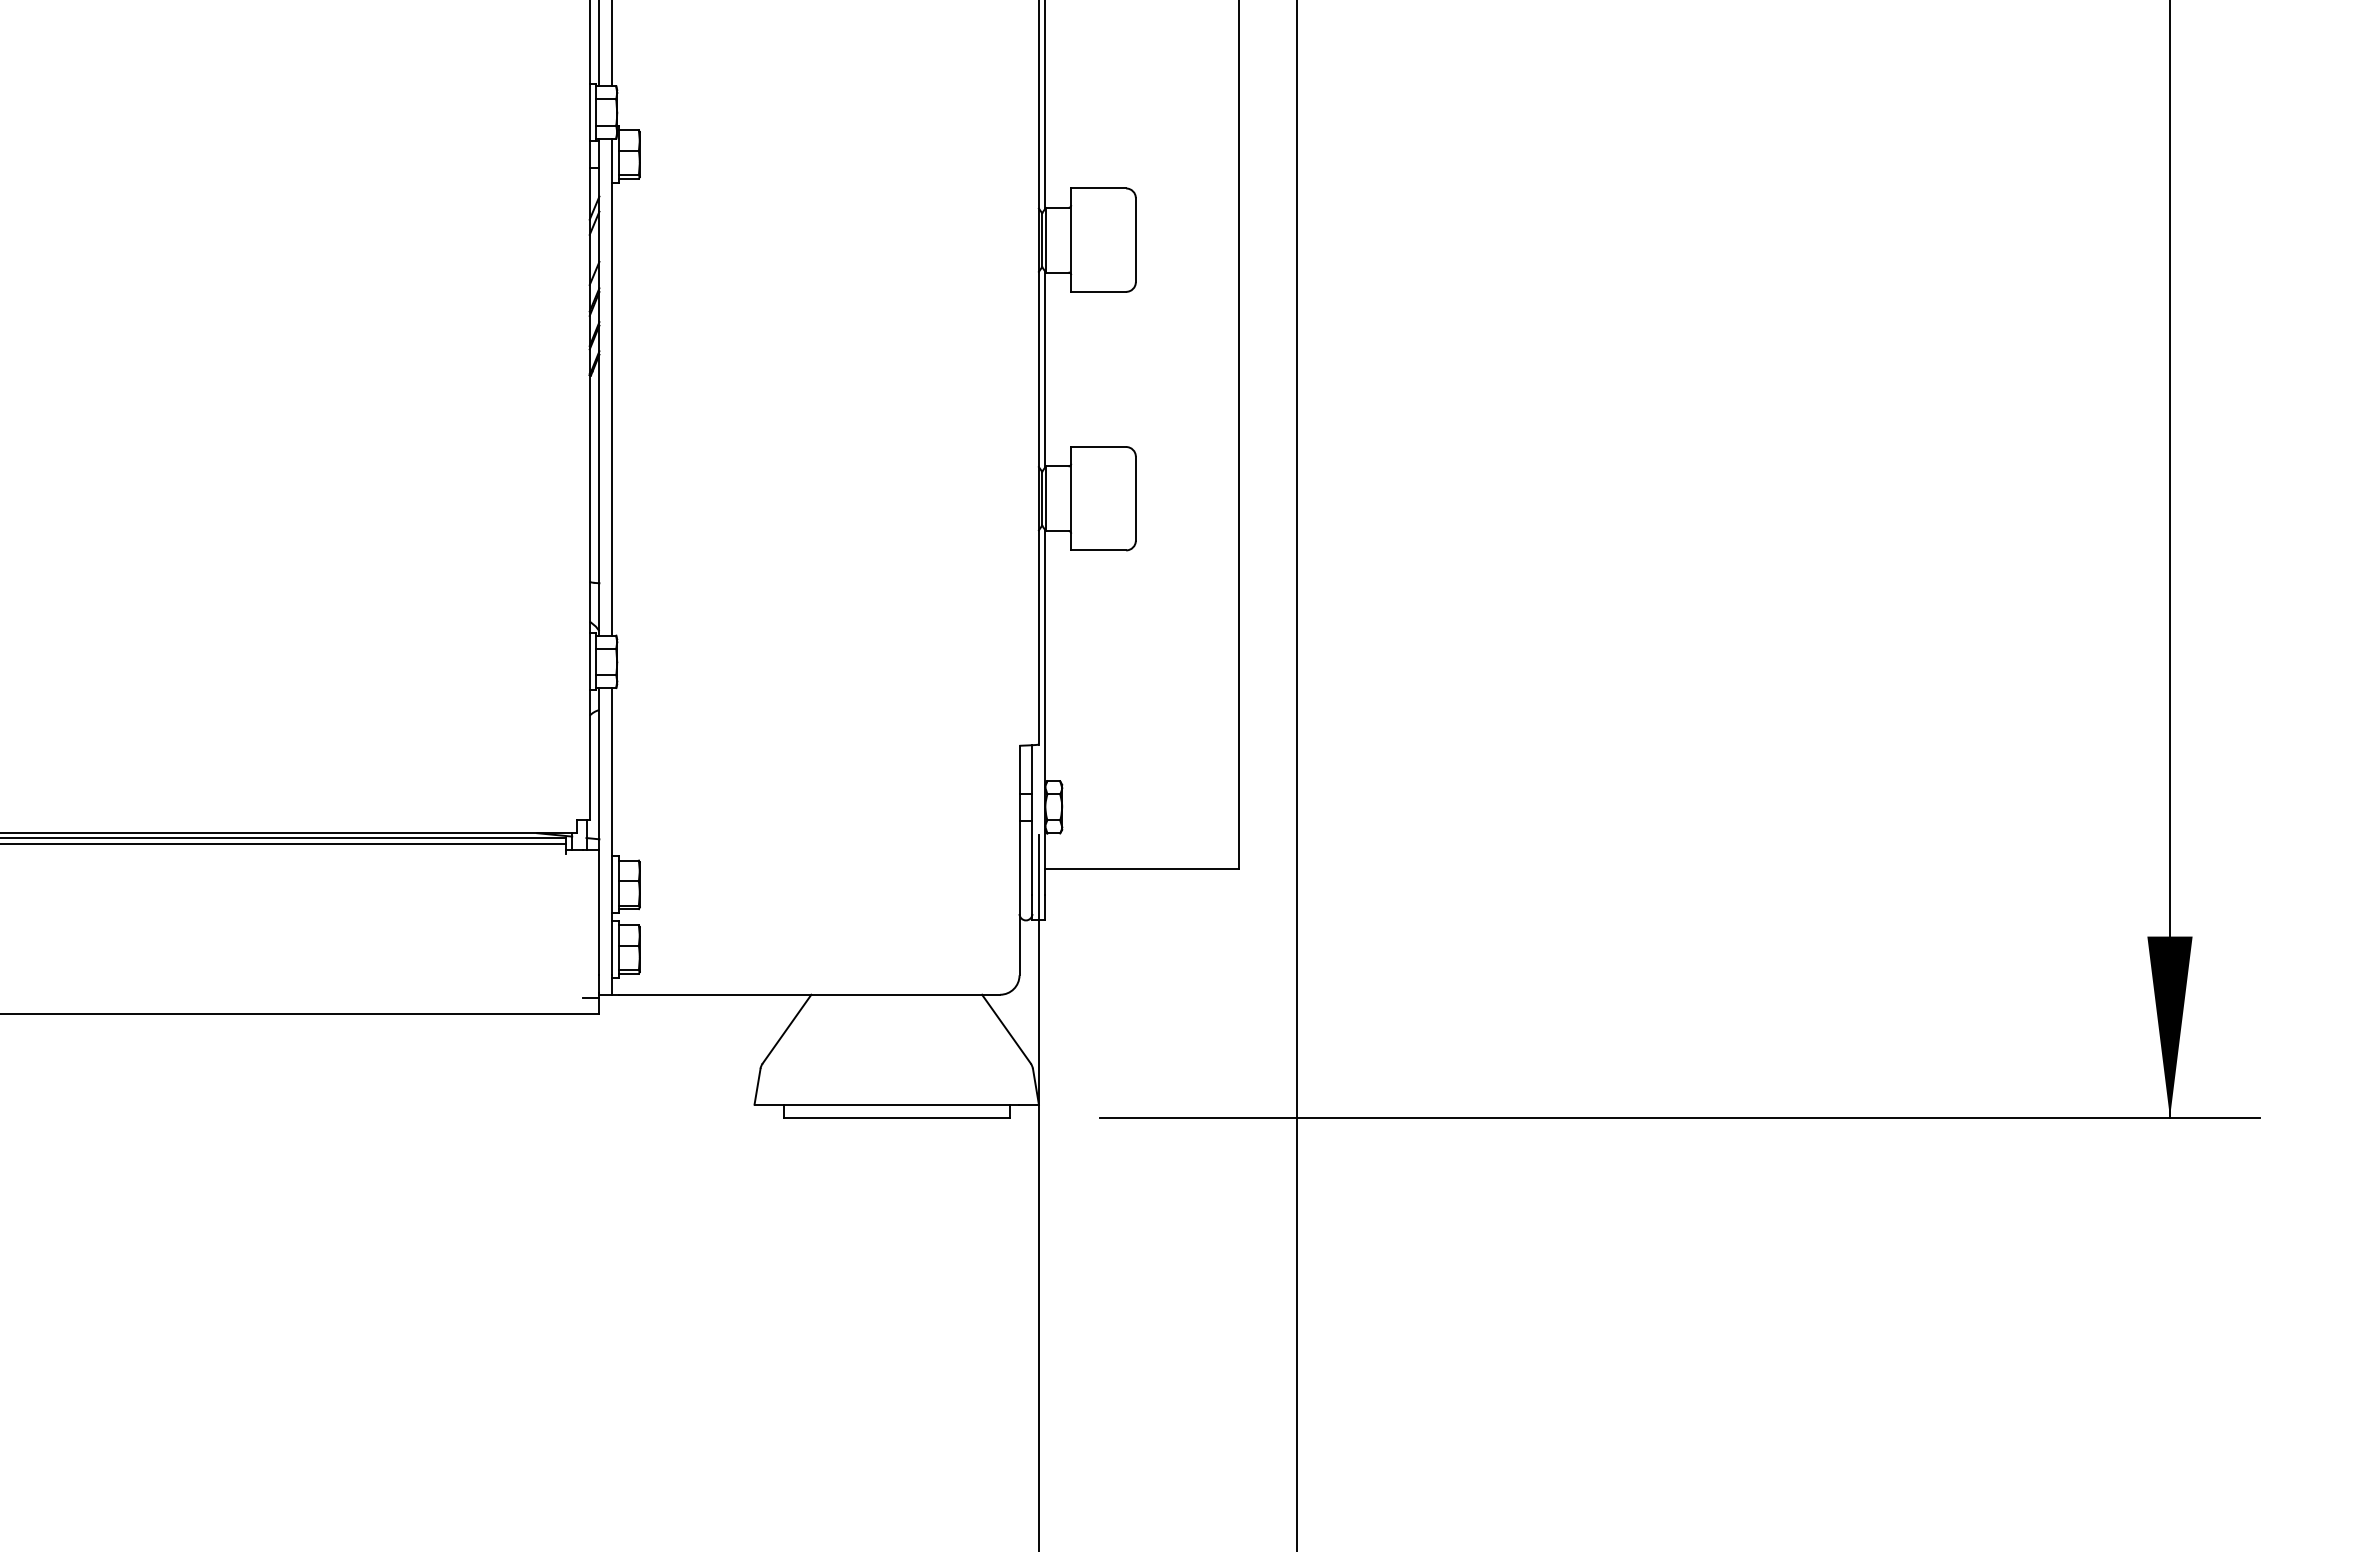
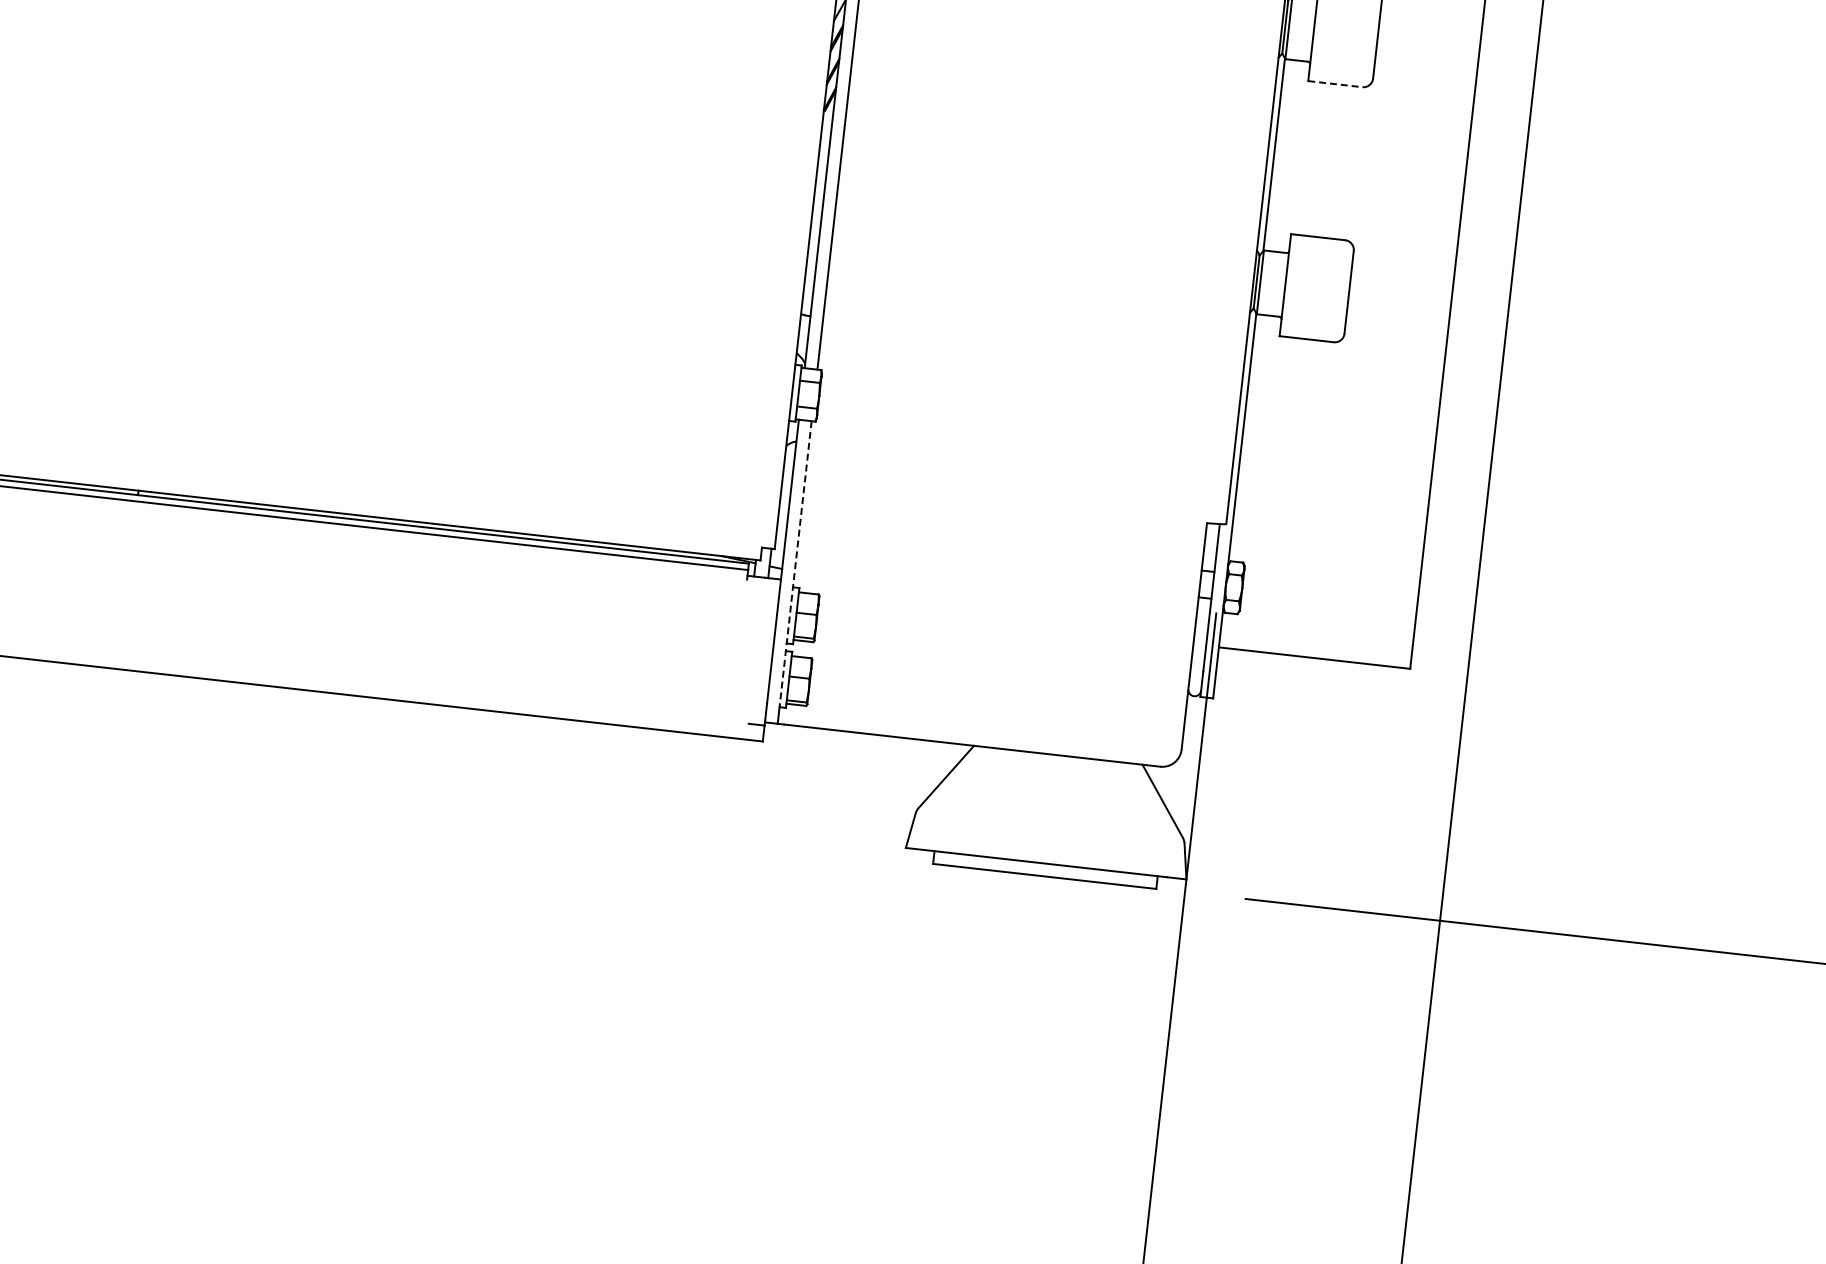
line: (1099, 291) -> (1336, 83), solid -> dashed
line: (612, 831) -> (795, 562), solid -> dashed

